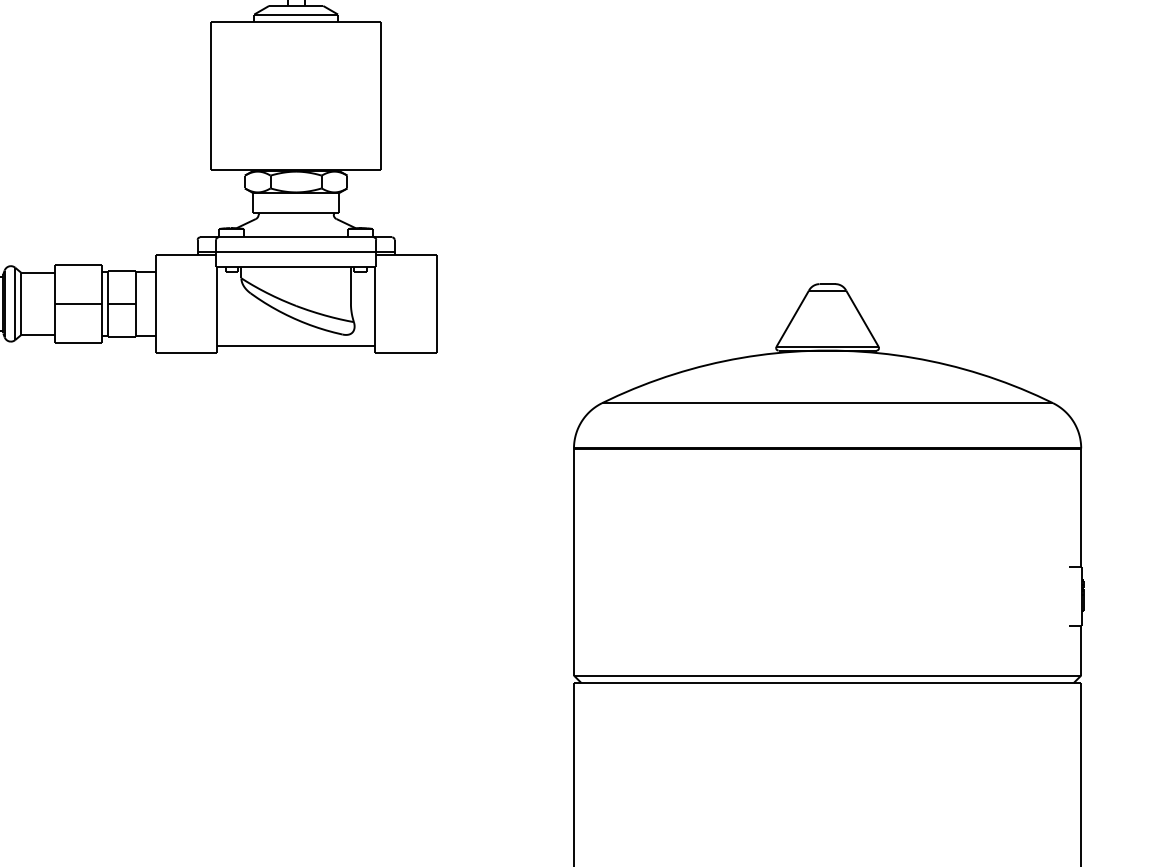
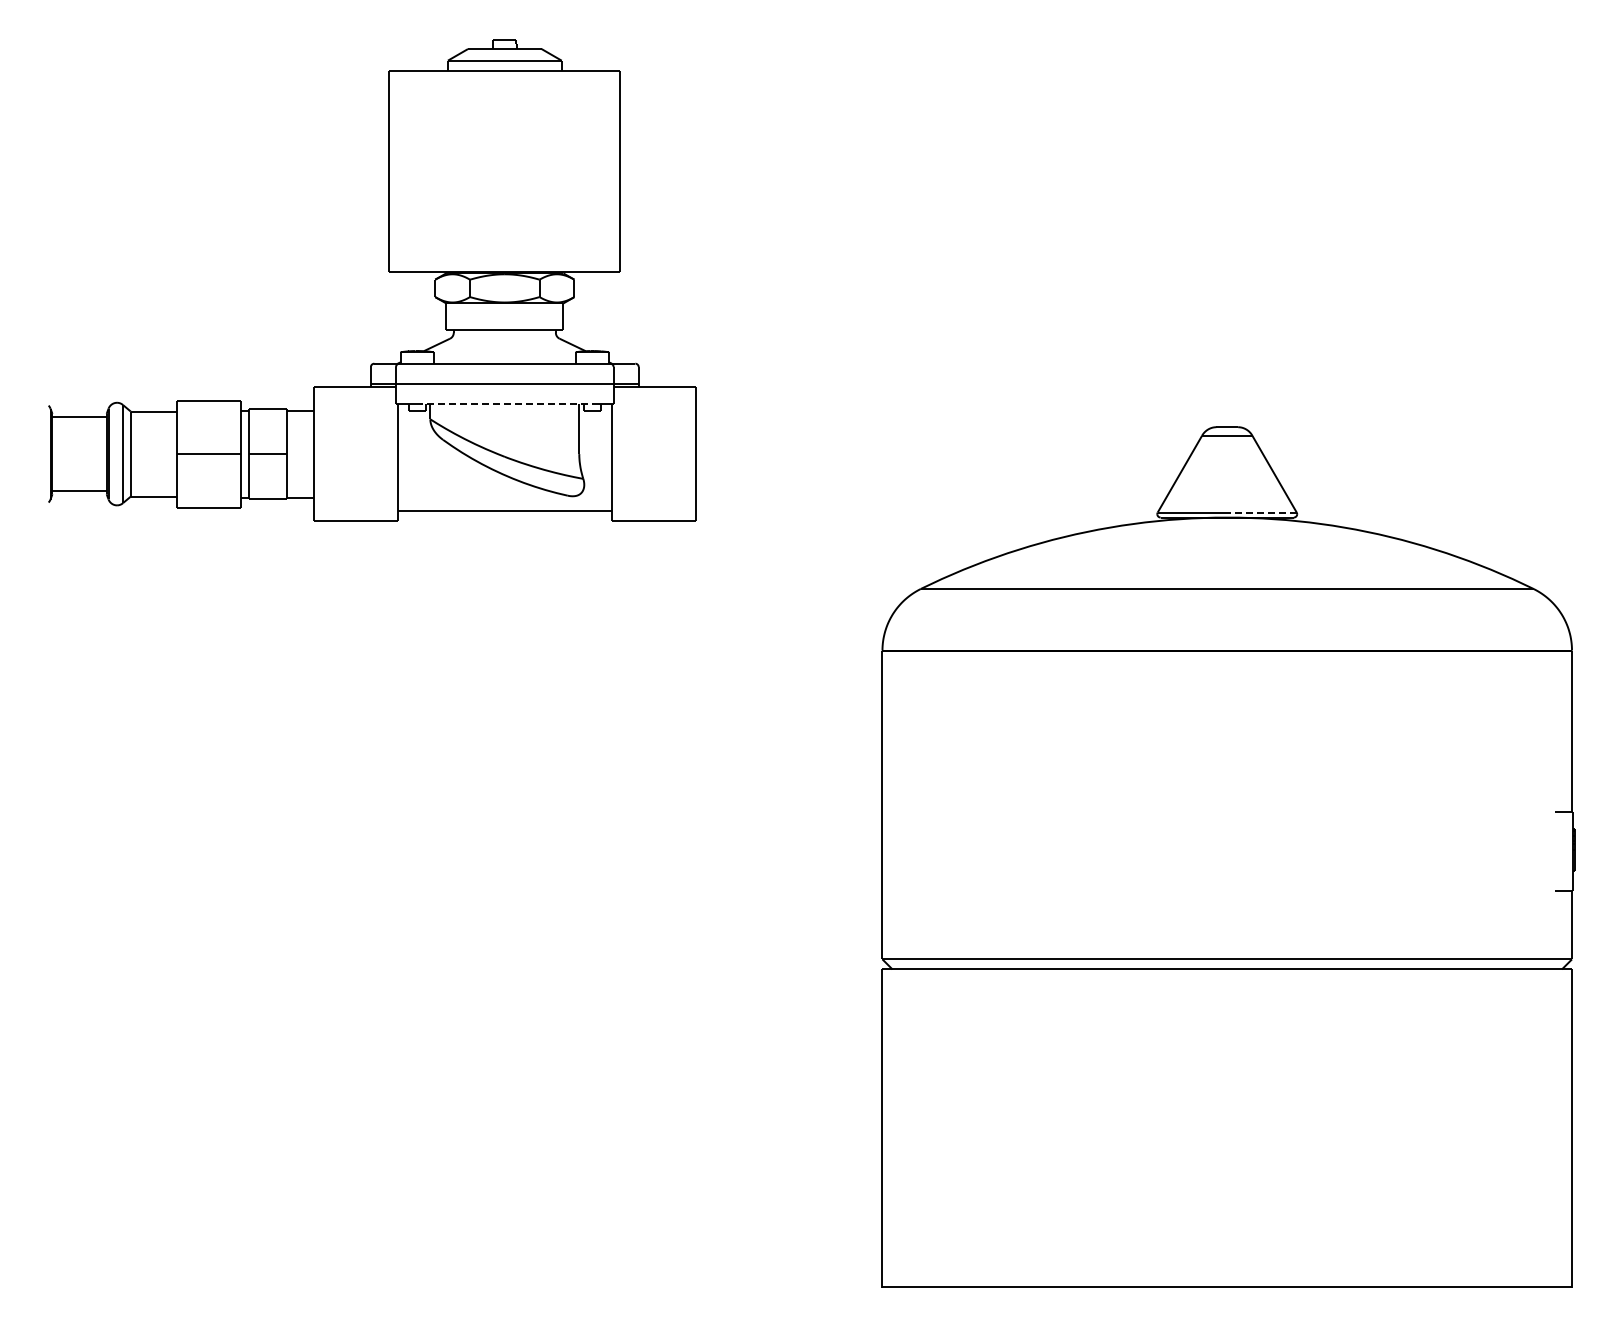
line: (295, 266) -> (504, 403), solid -> dashed
line: (852, 346) -> (1261, 512), solid -> dashed

